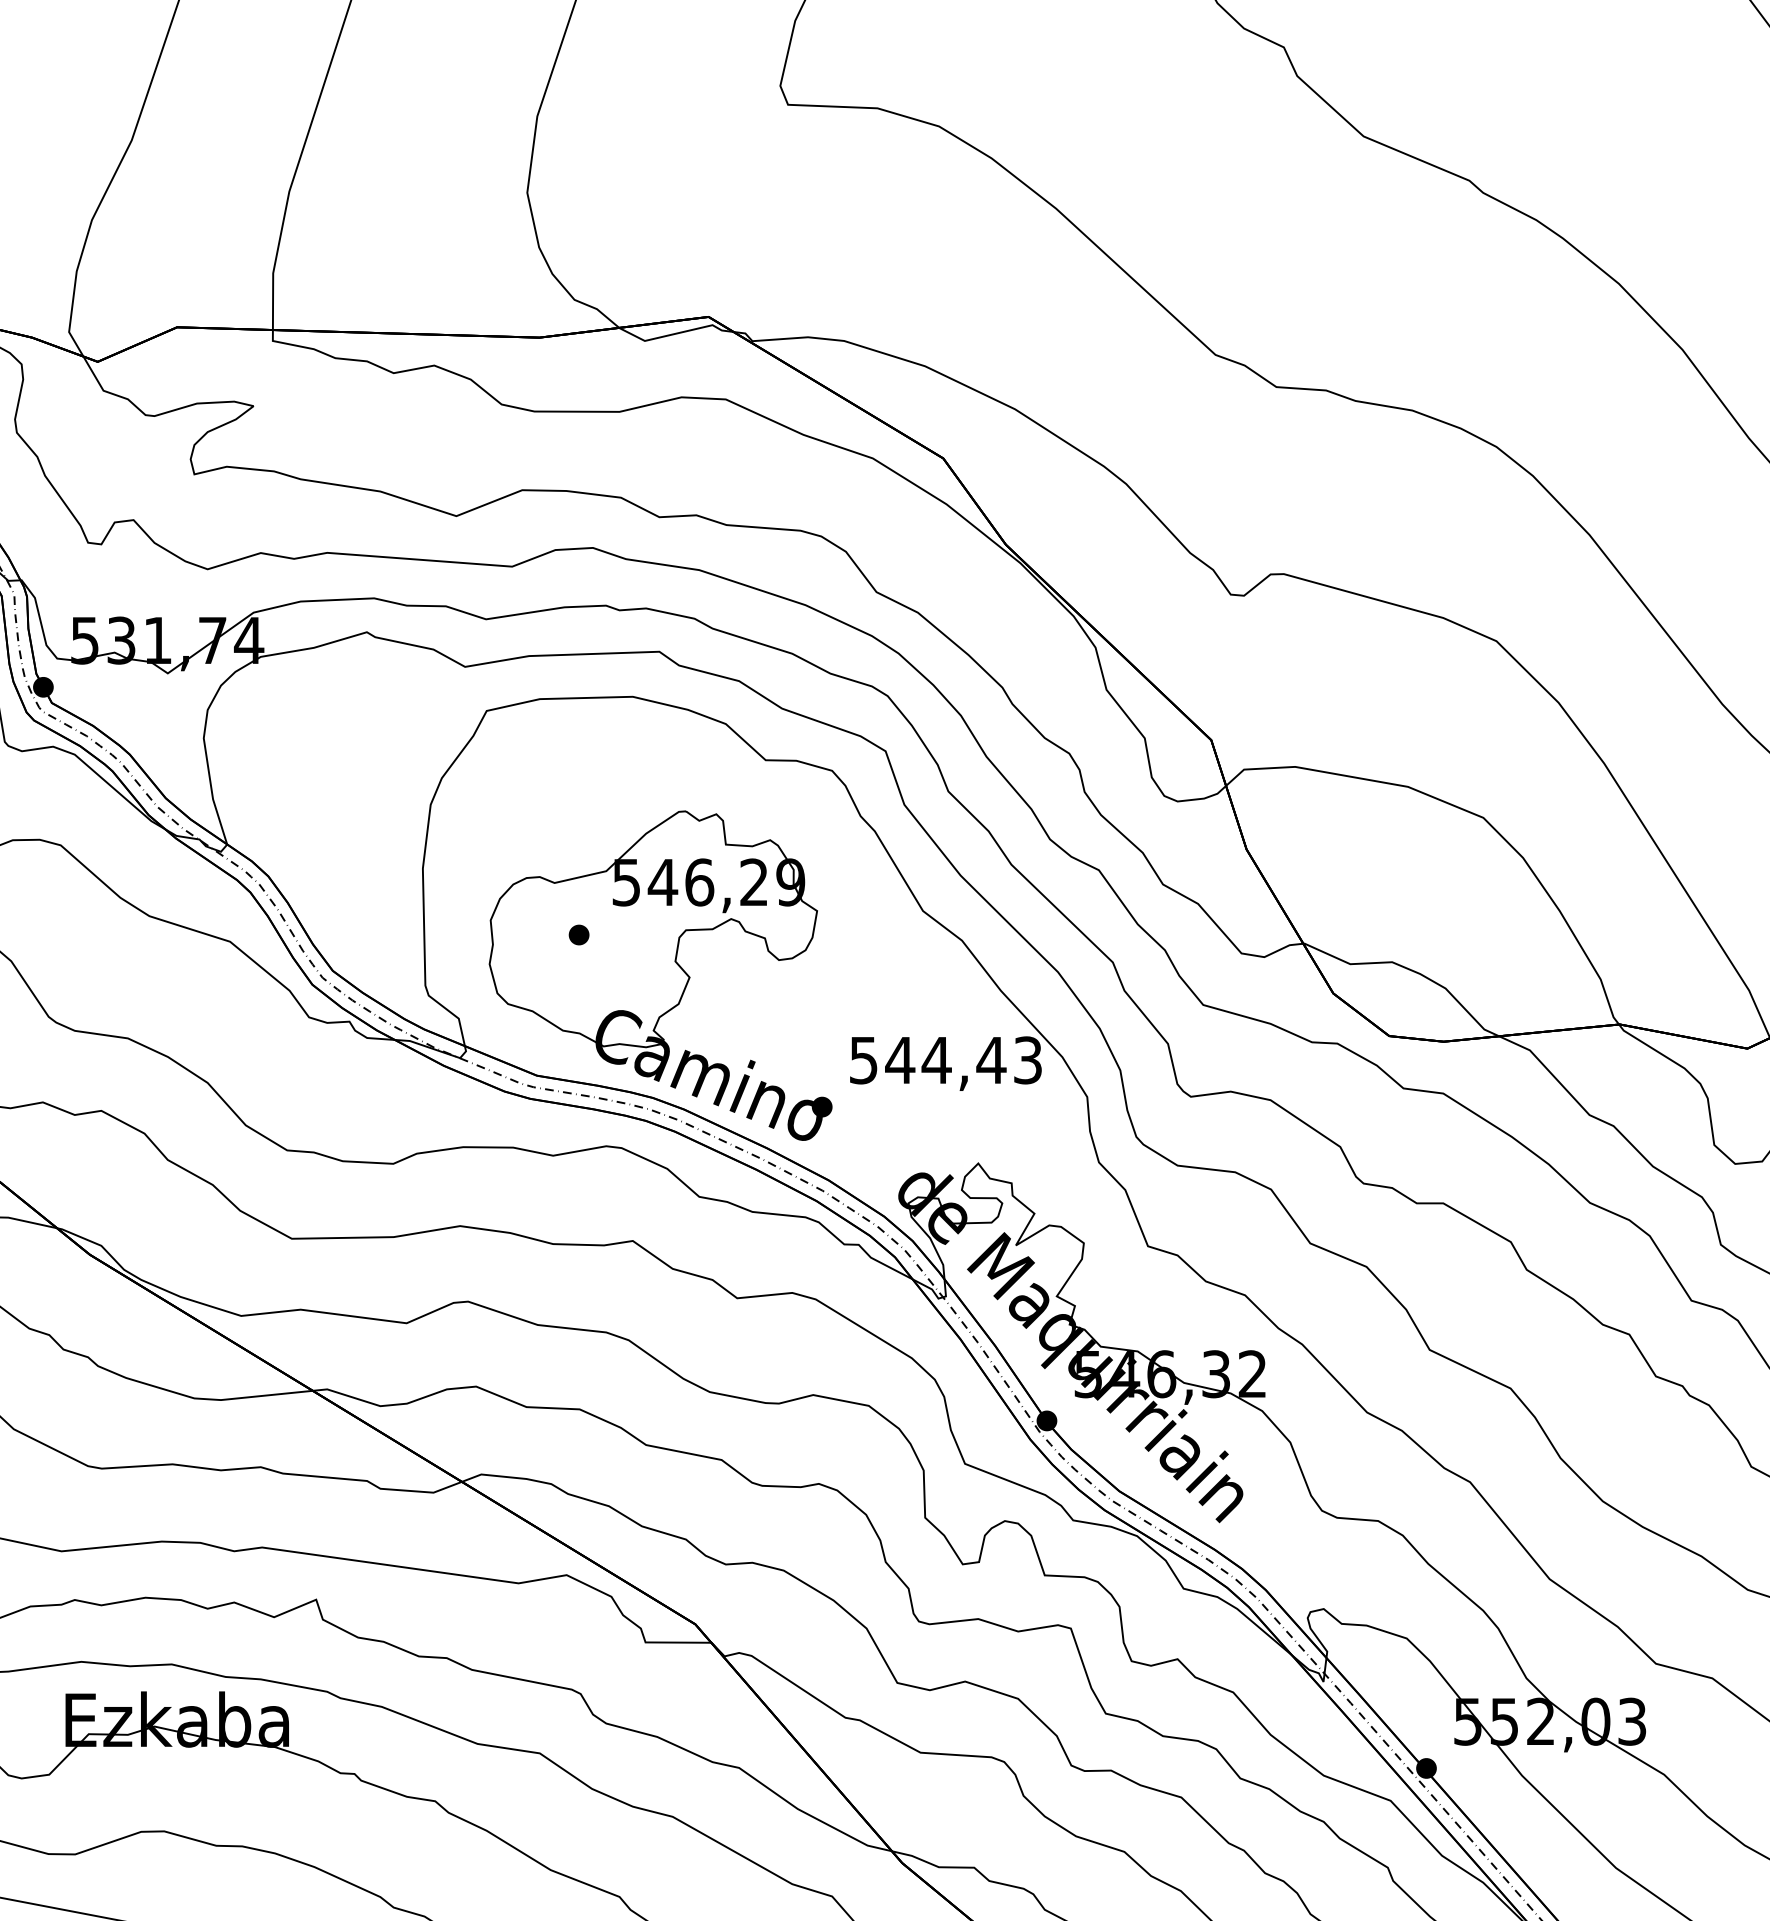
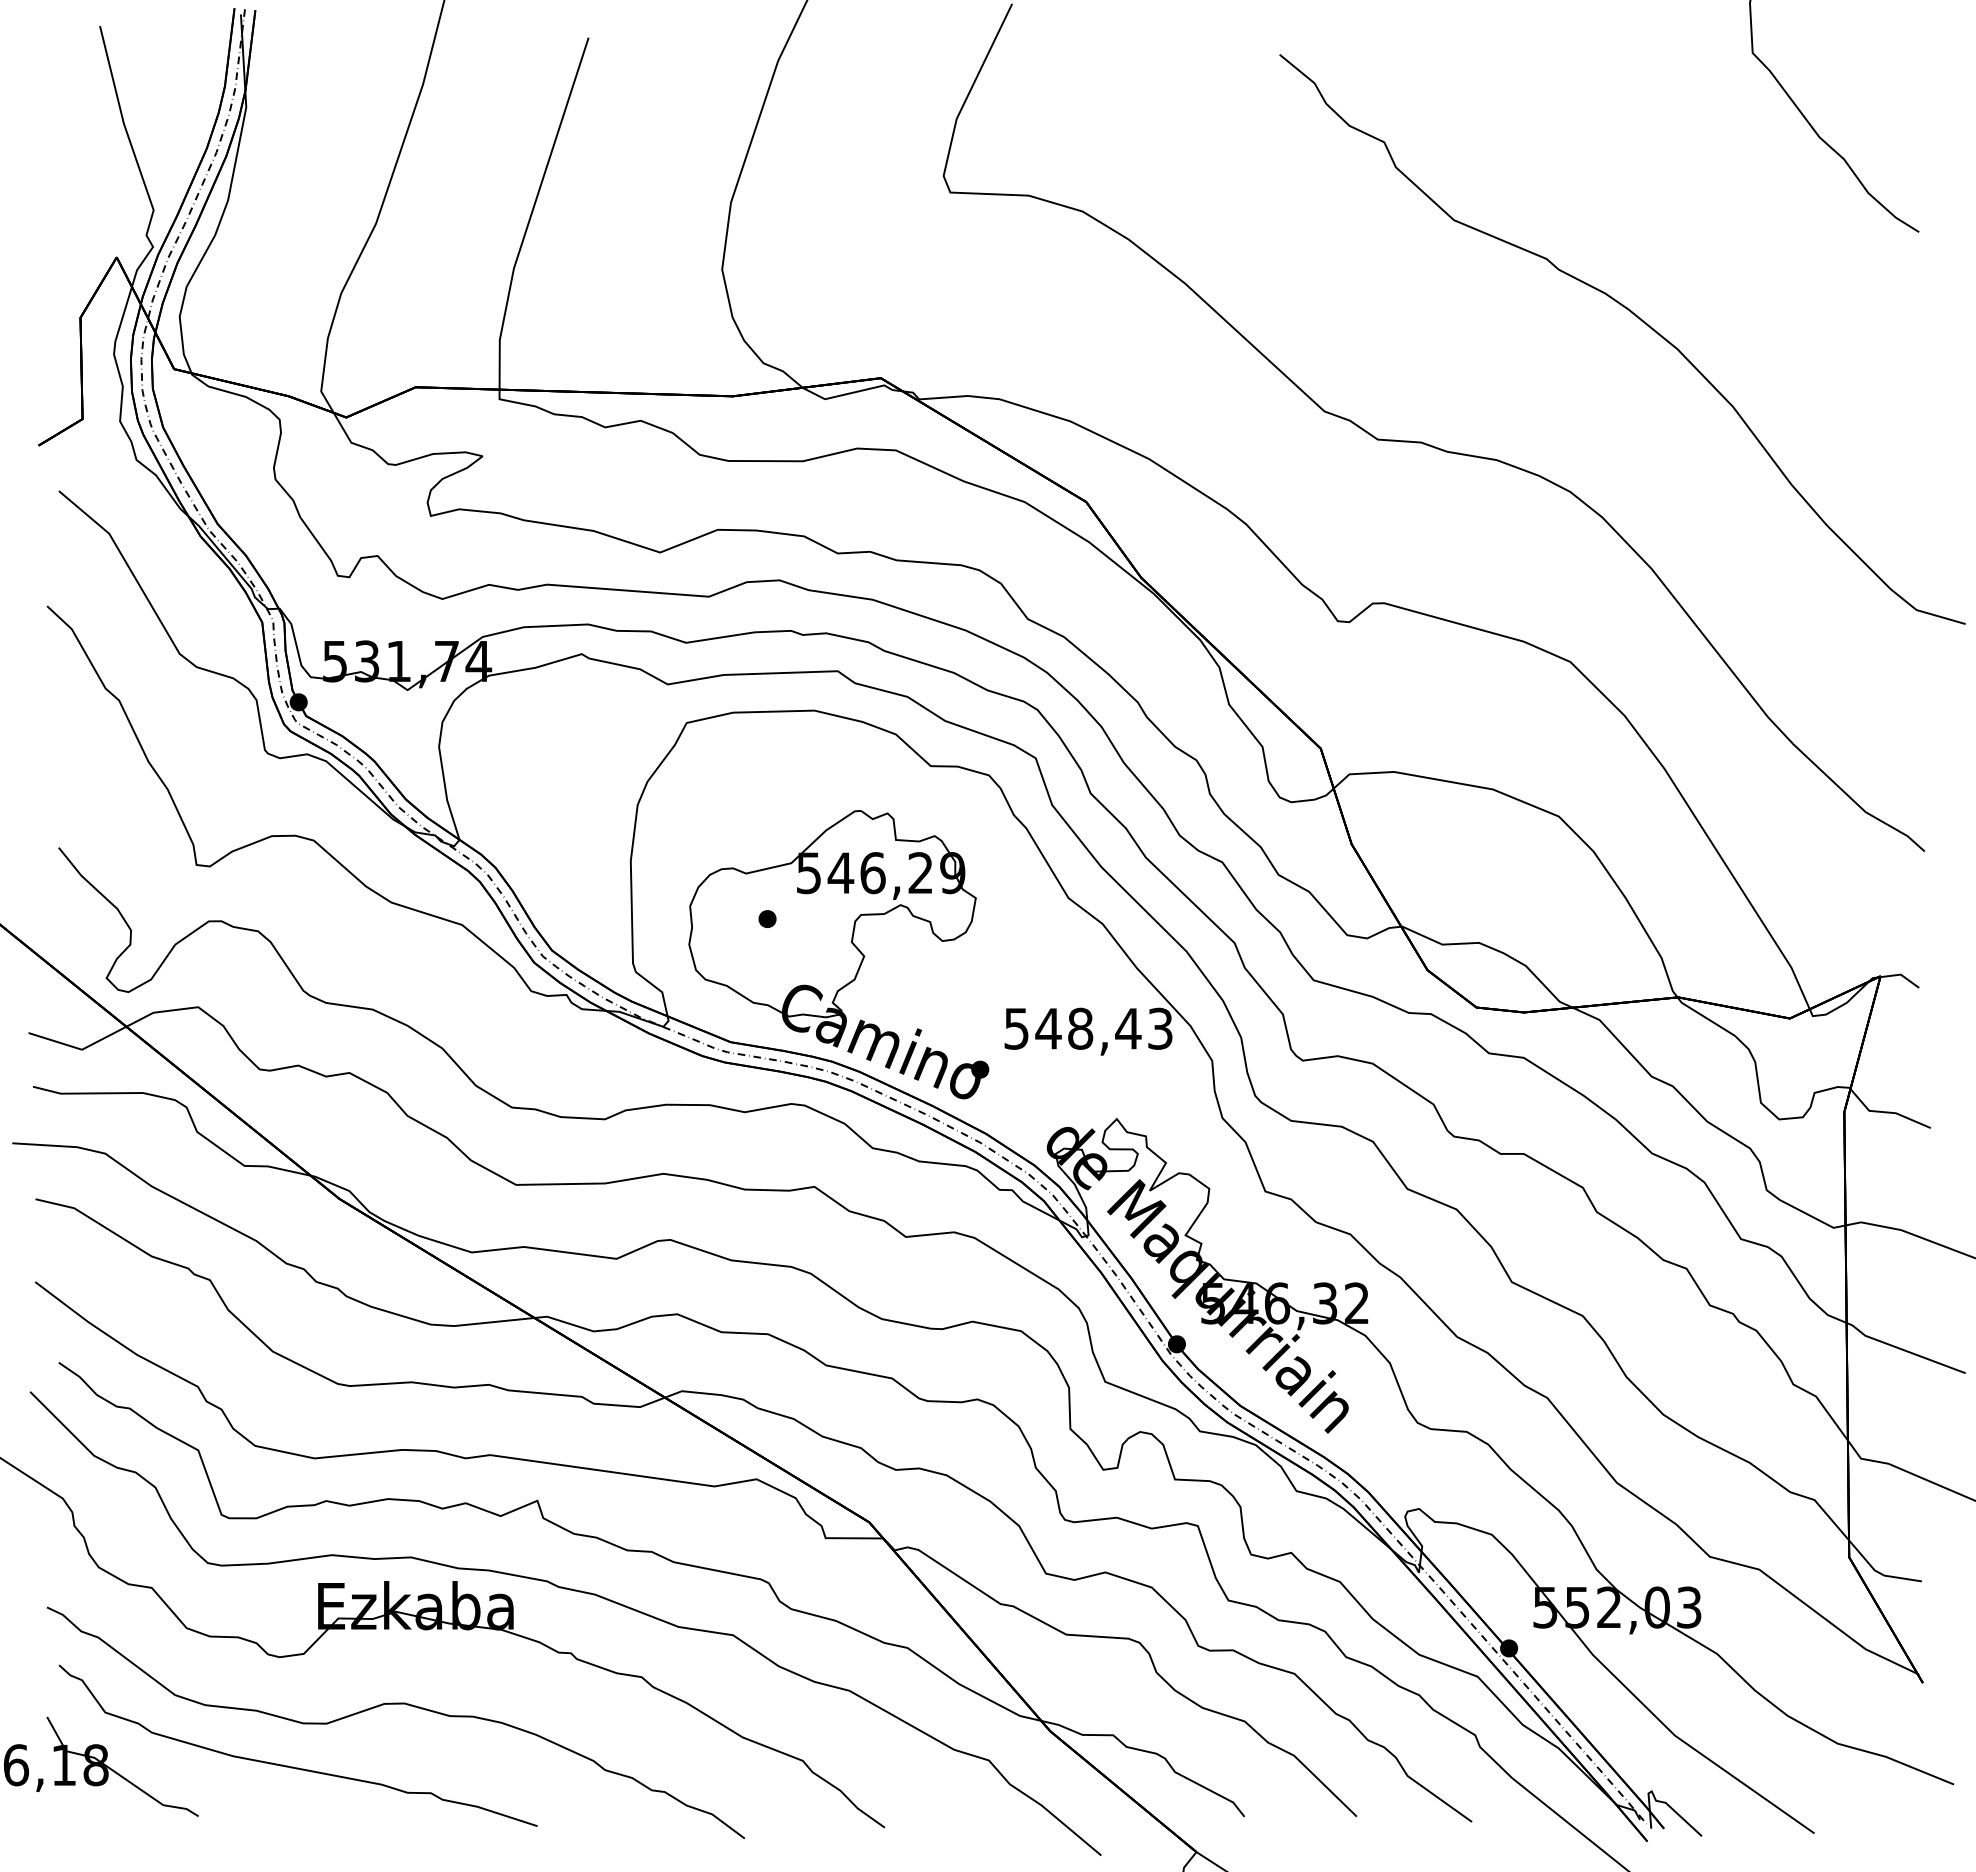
text: (936, 1060) -> (1080, 1028), 544,43 -> 548,43

